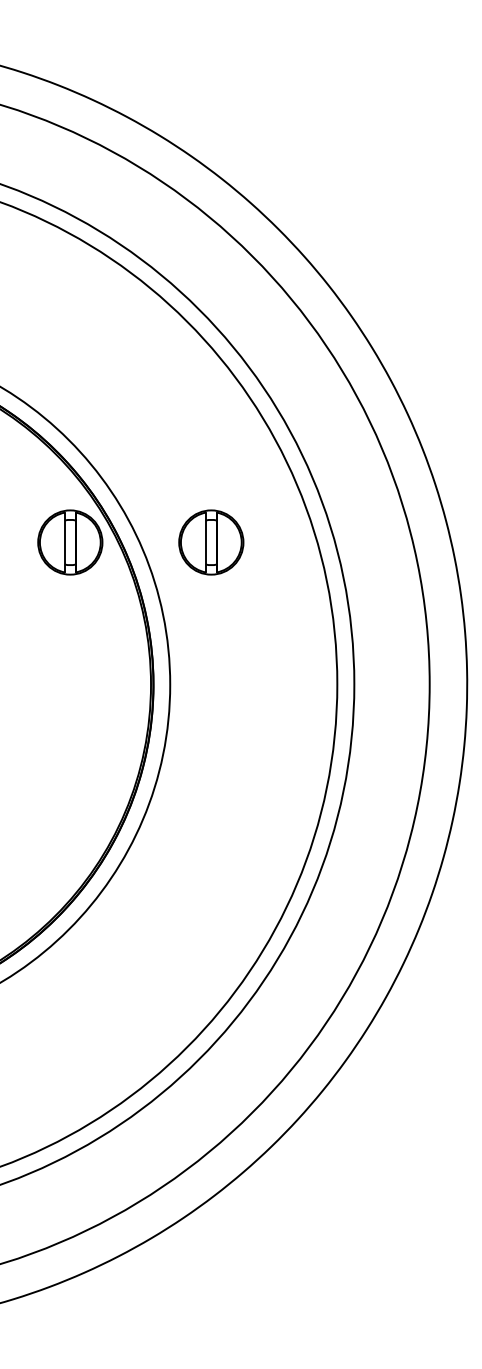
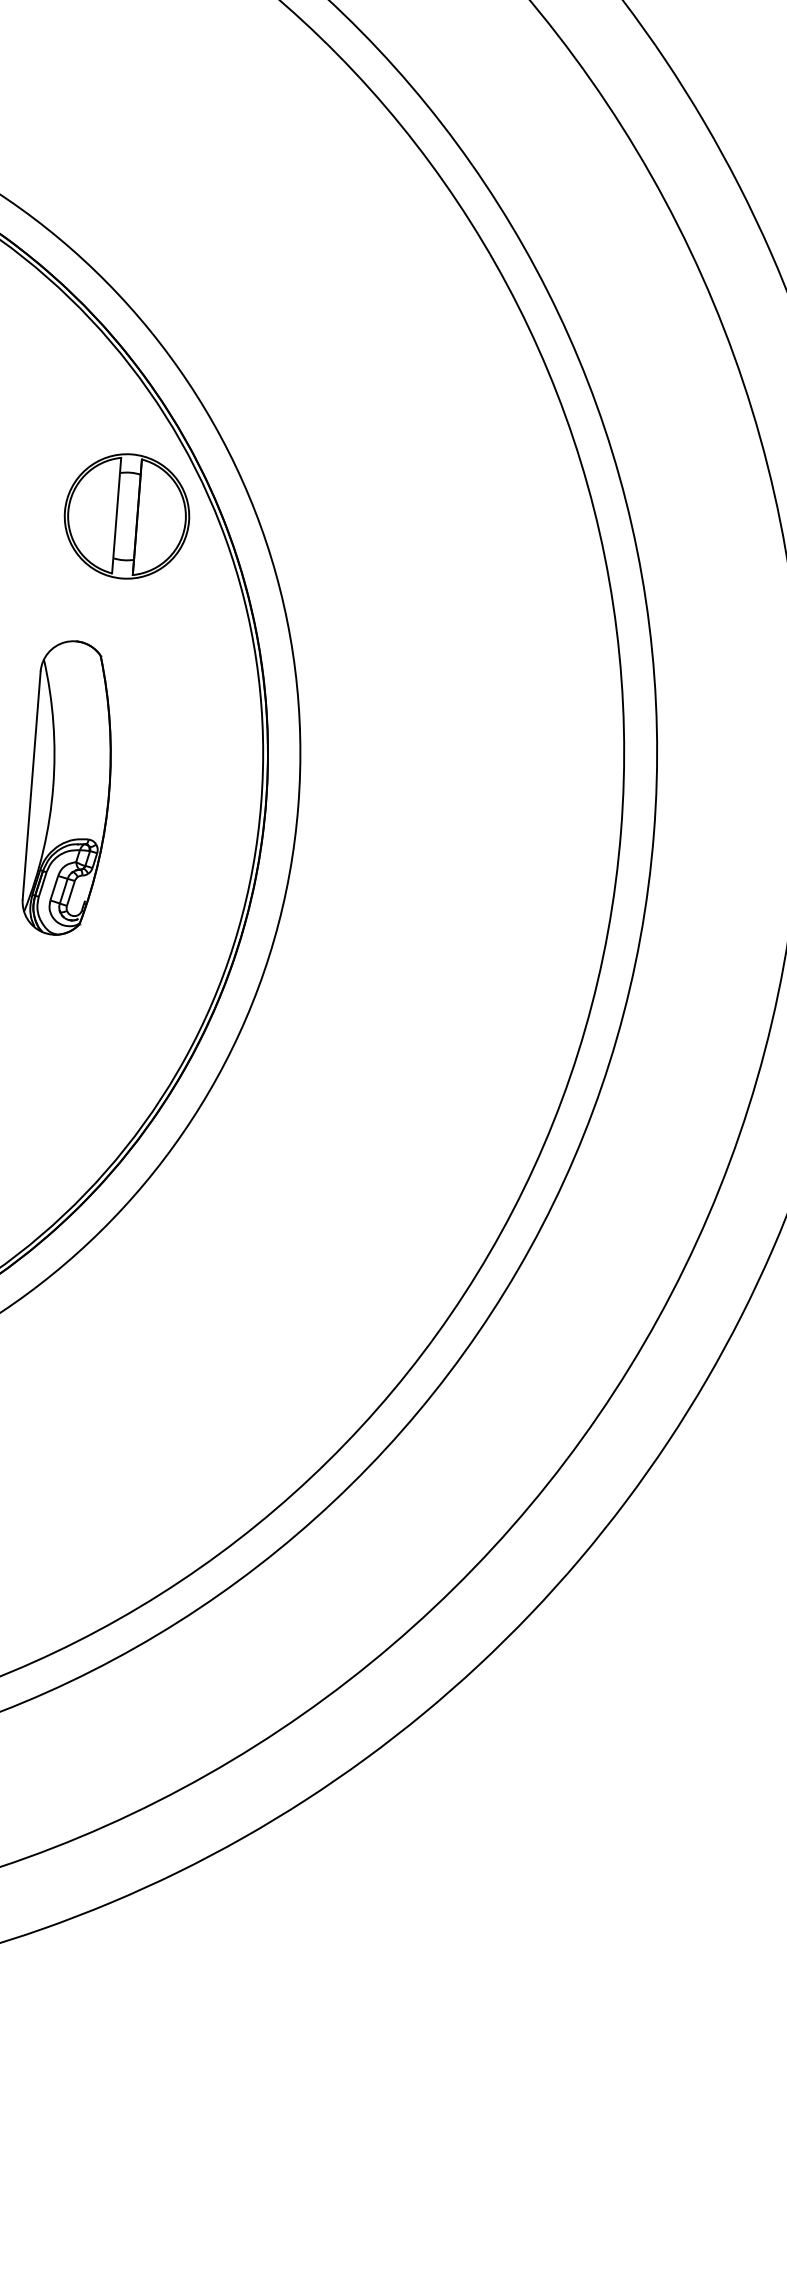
part: (211, 542) -> (399, 537), removed
part: (52, 684) -> (70, 787), added

